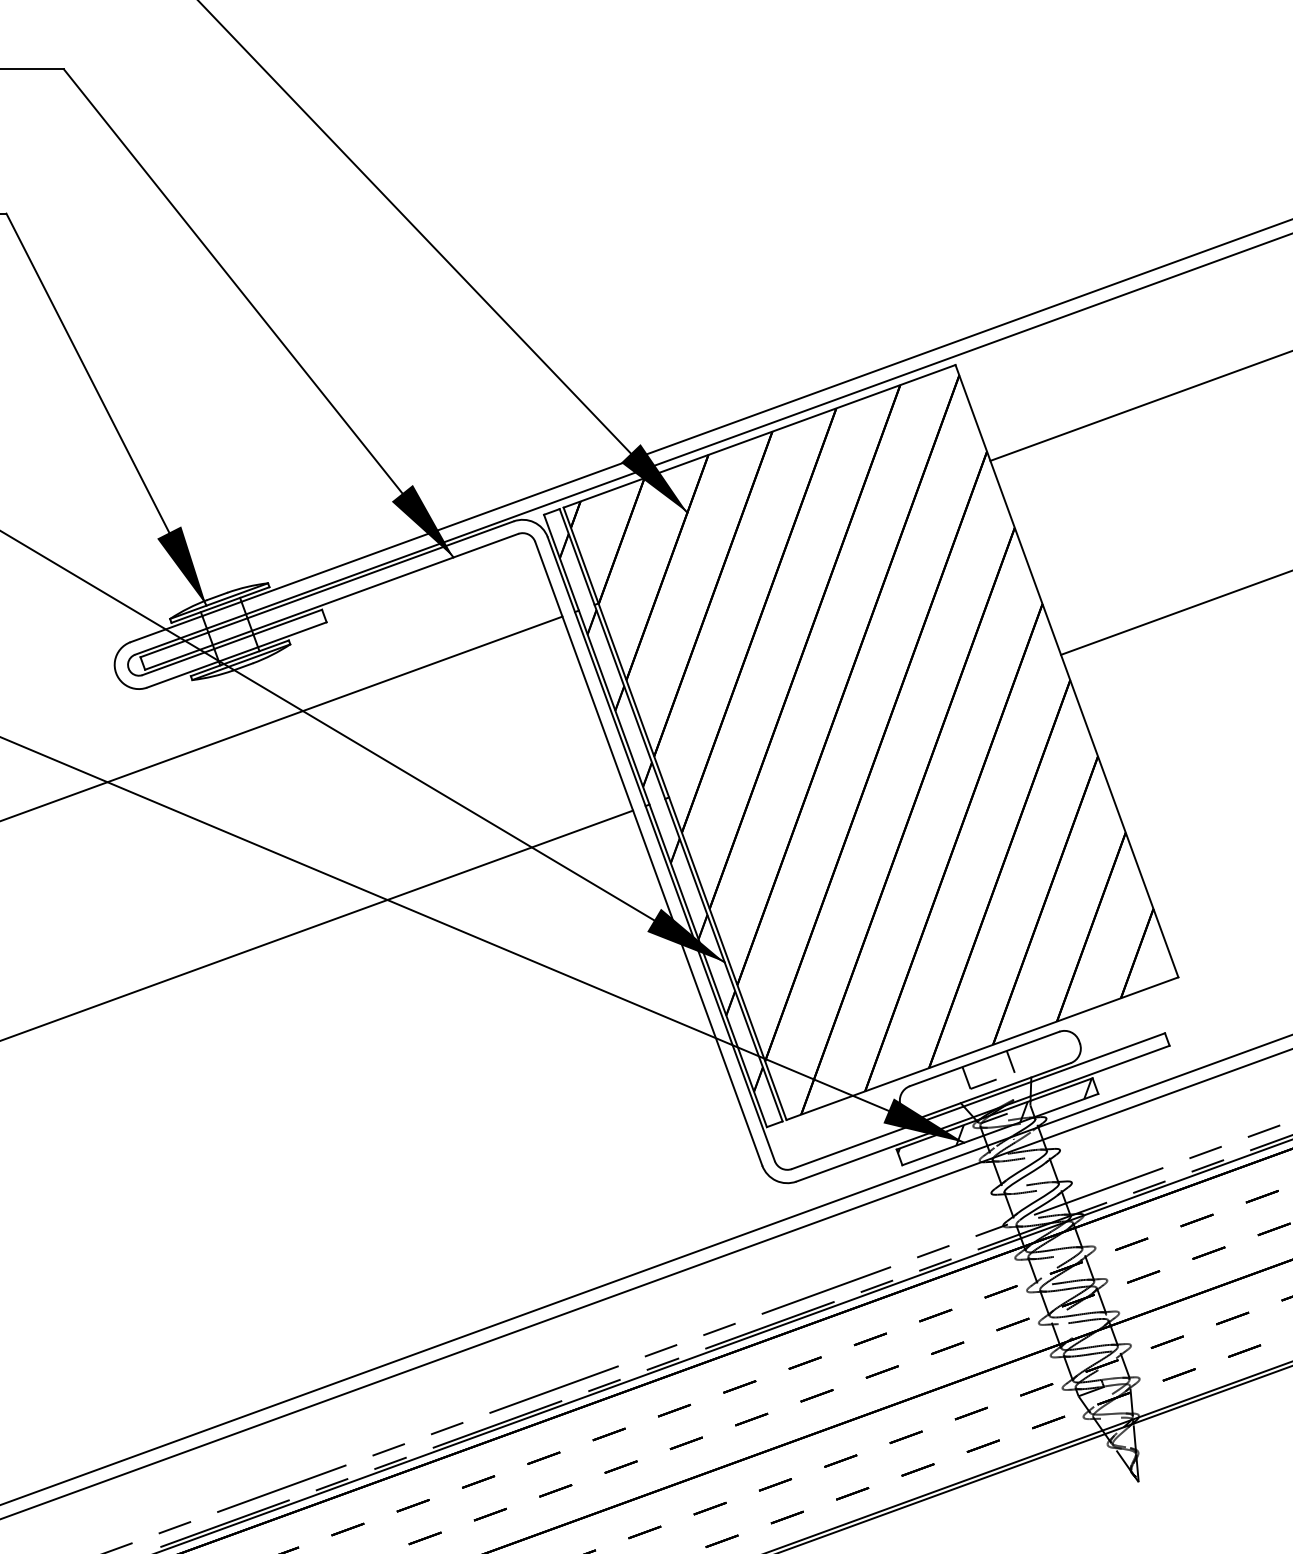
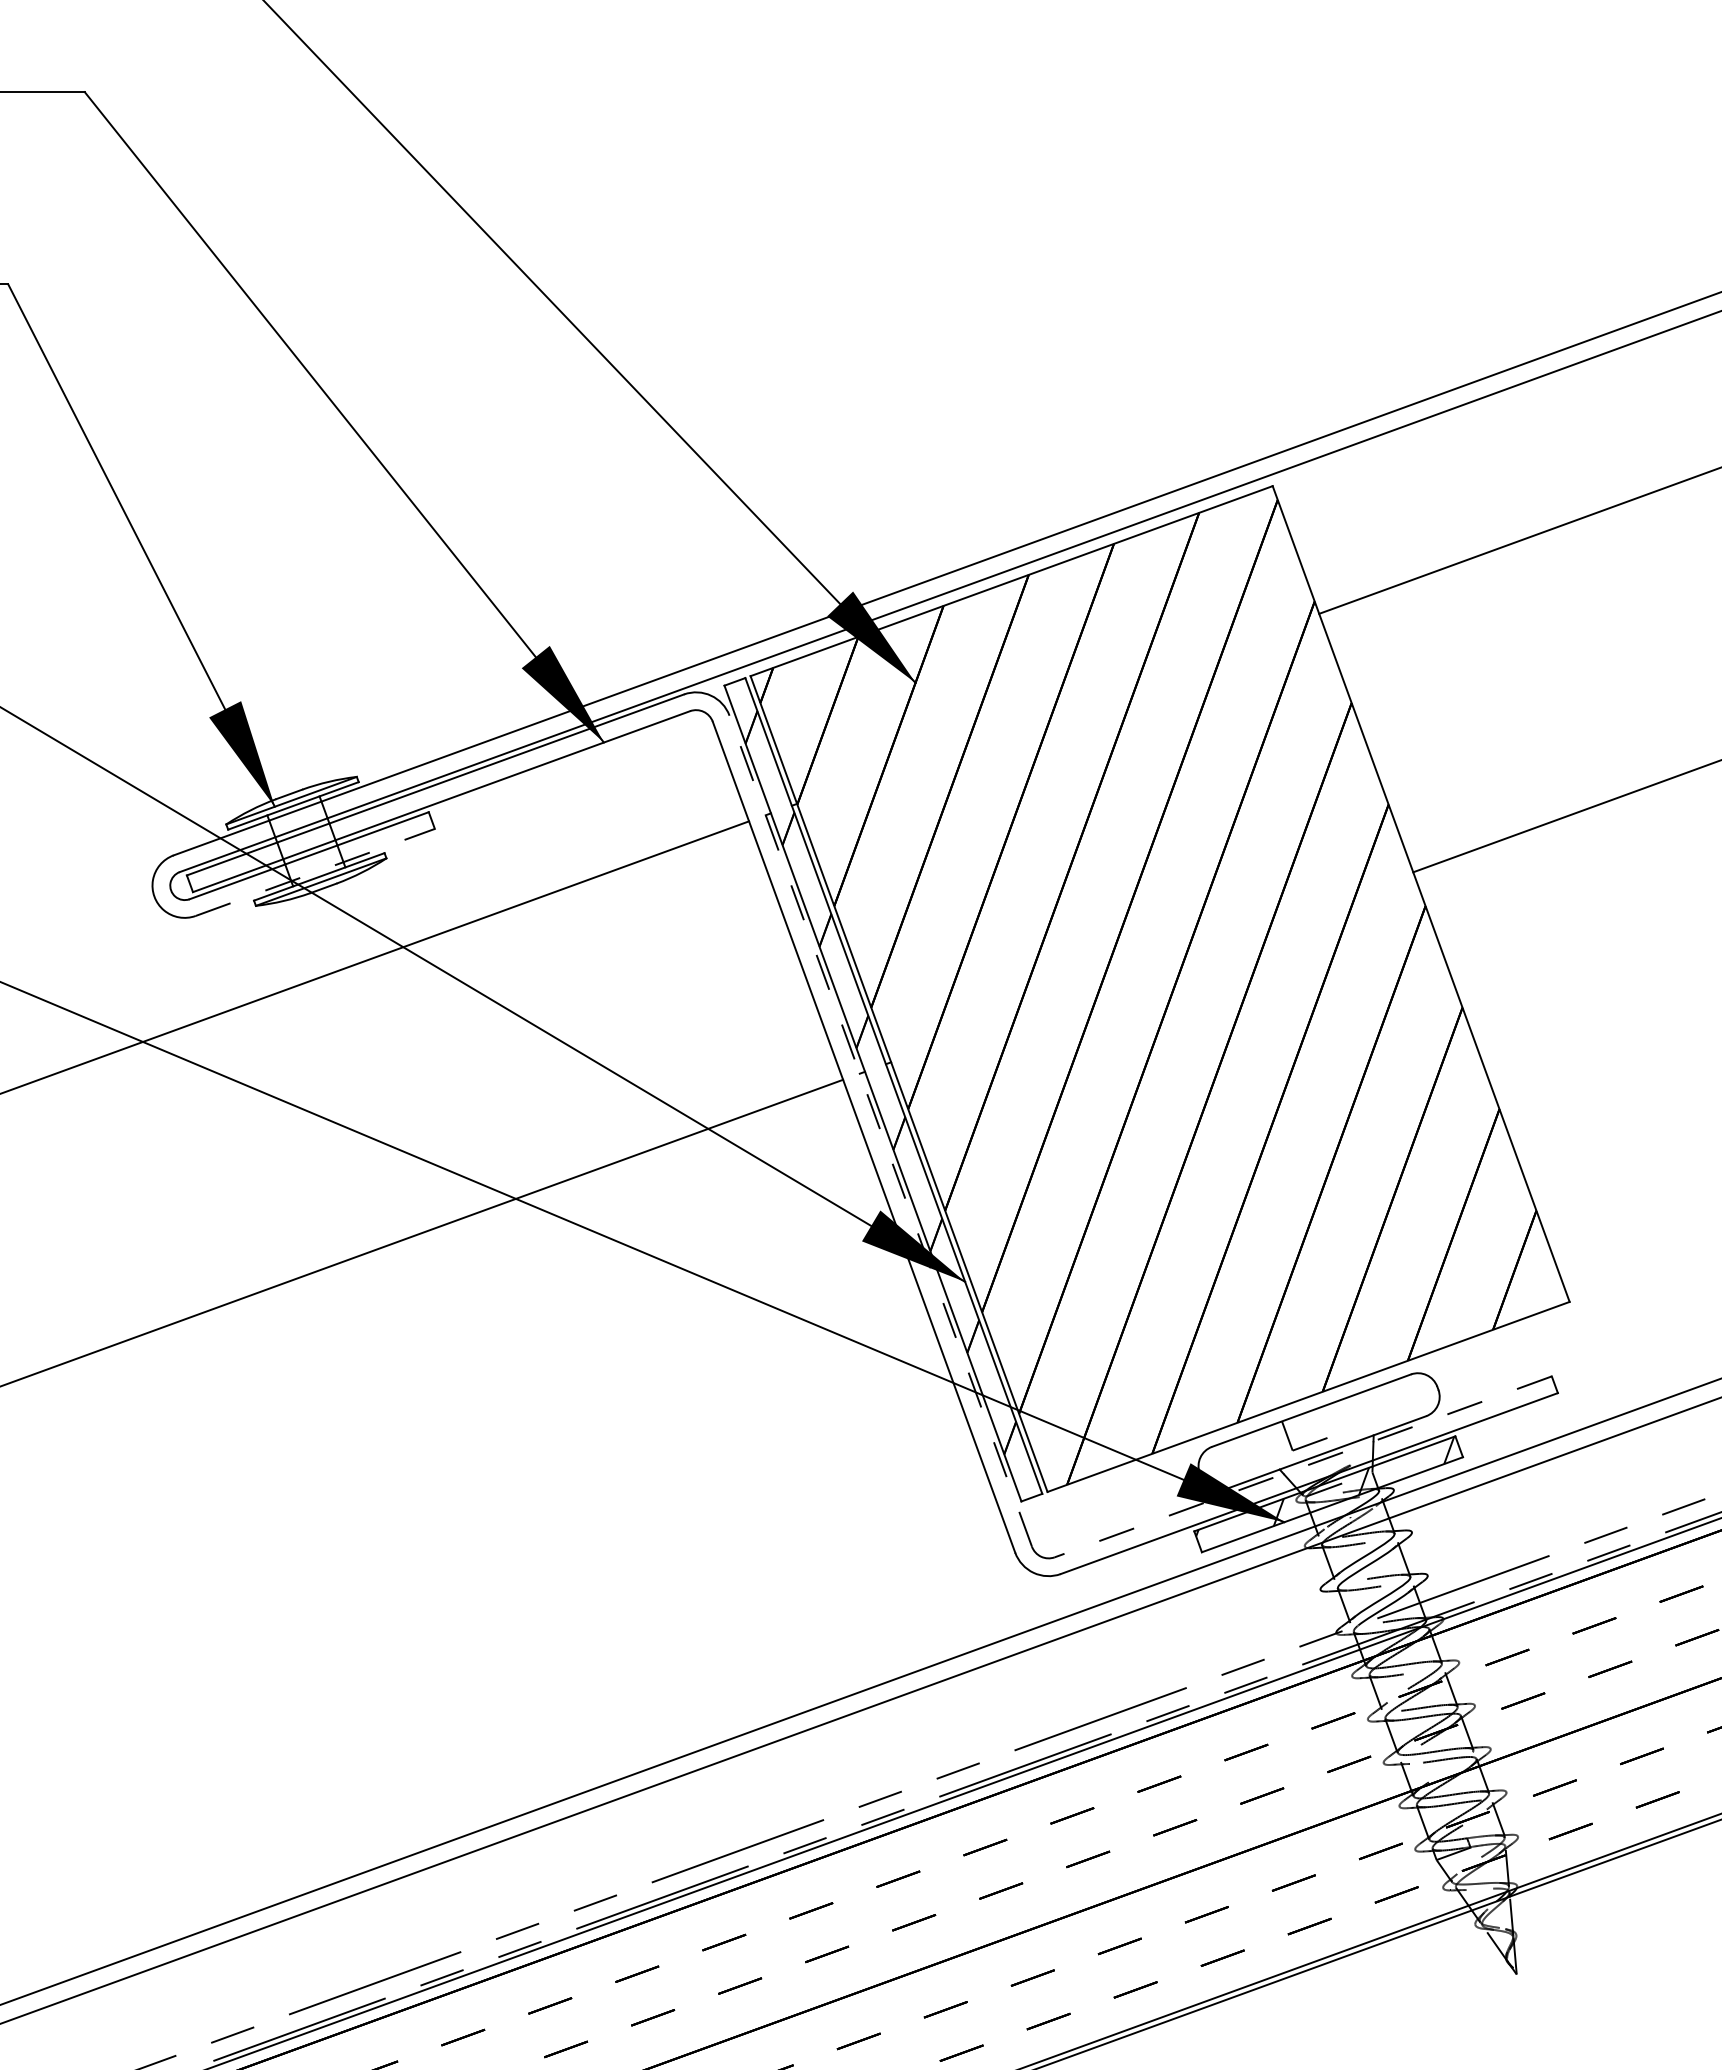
line: (237, 655) -> (315, 872), solid -> dashed
line: (661, 848) -> (880, 1130), solid -> dashed
line: (1010, 1061) -> (1346, 1414), removed
line: (977, 1101) -> (1302, 1467), solid -> dashed

